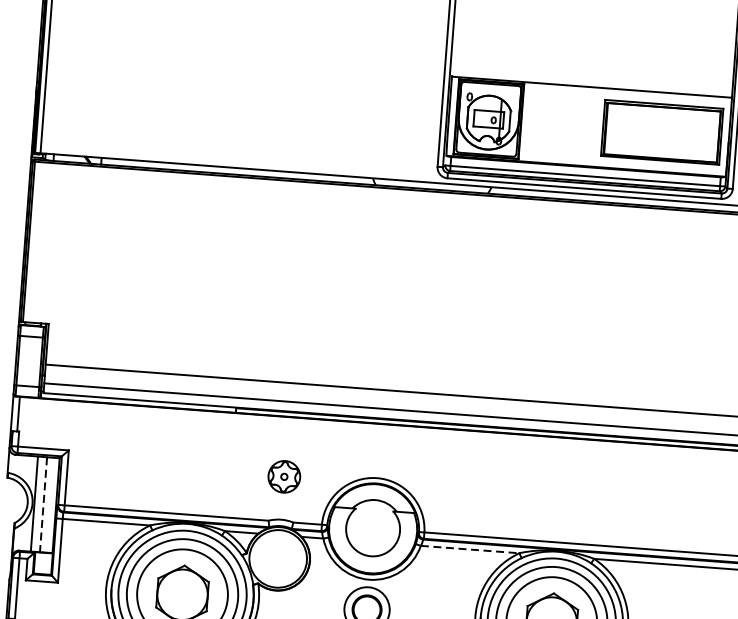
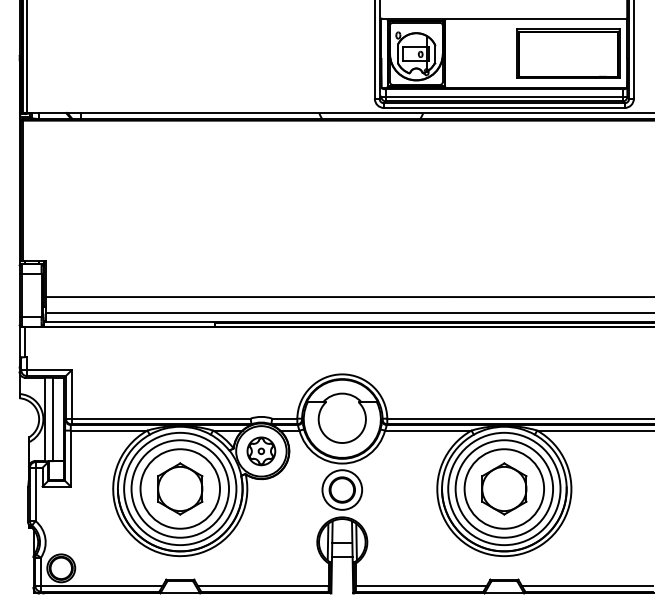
part: (284, 477) -> (261, 451), moved
line: (44, 504) -> (53, 419), dashed -> solid
line: (470, 549) -> (428, 430), dashed -> solid

